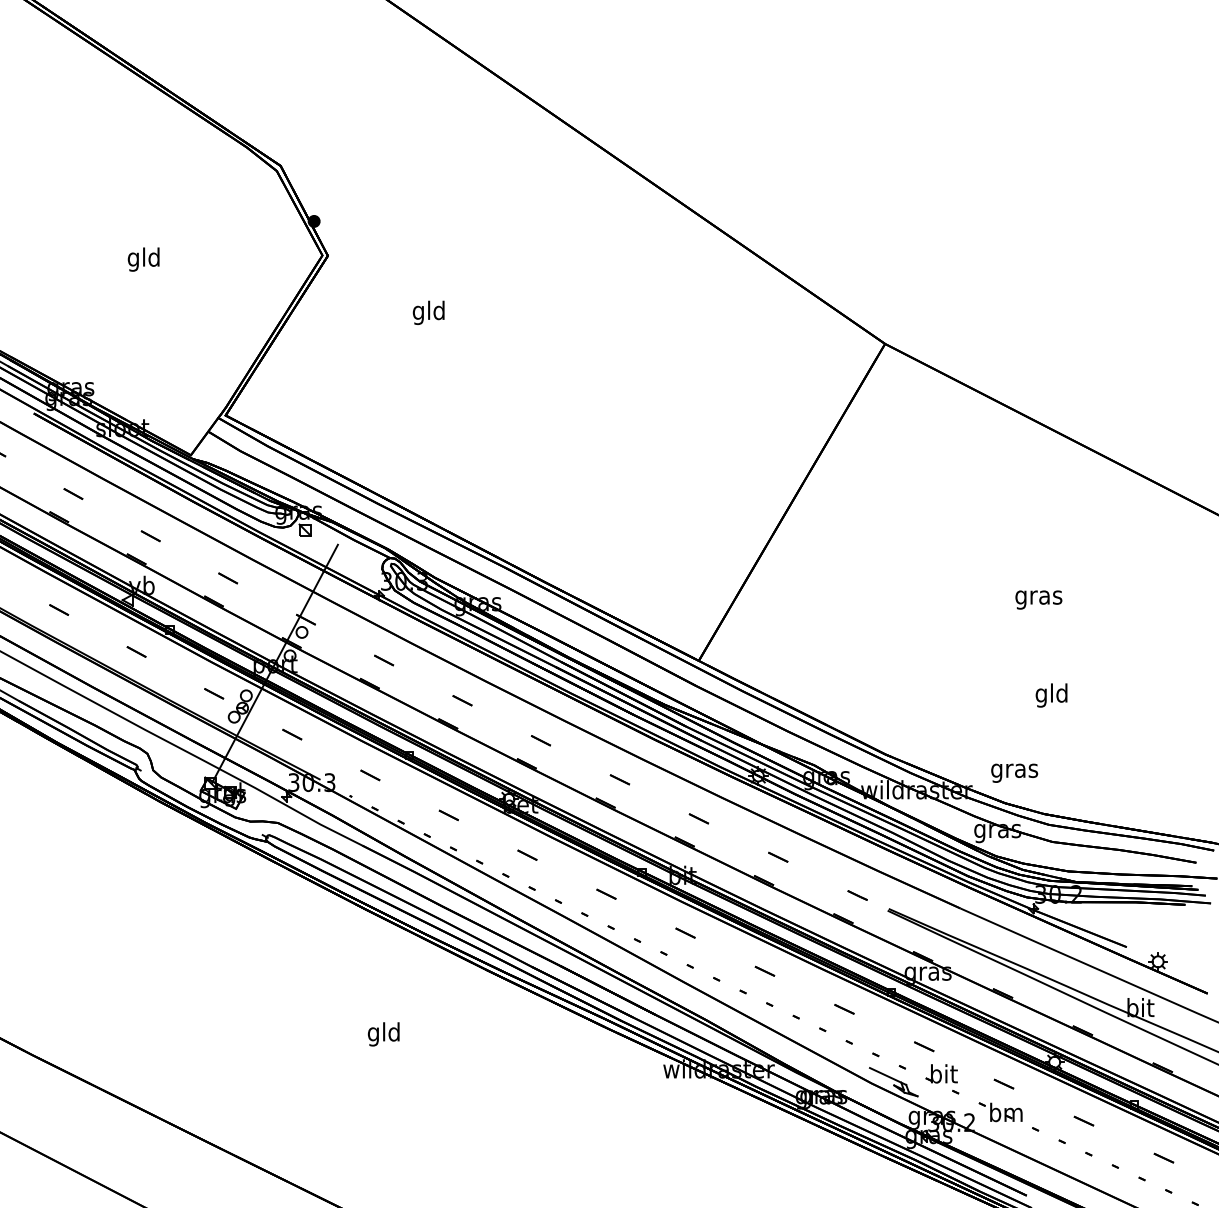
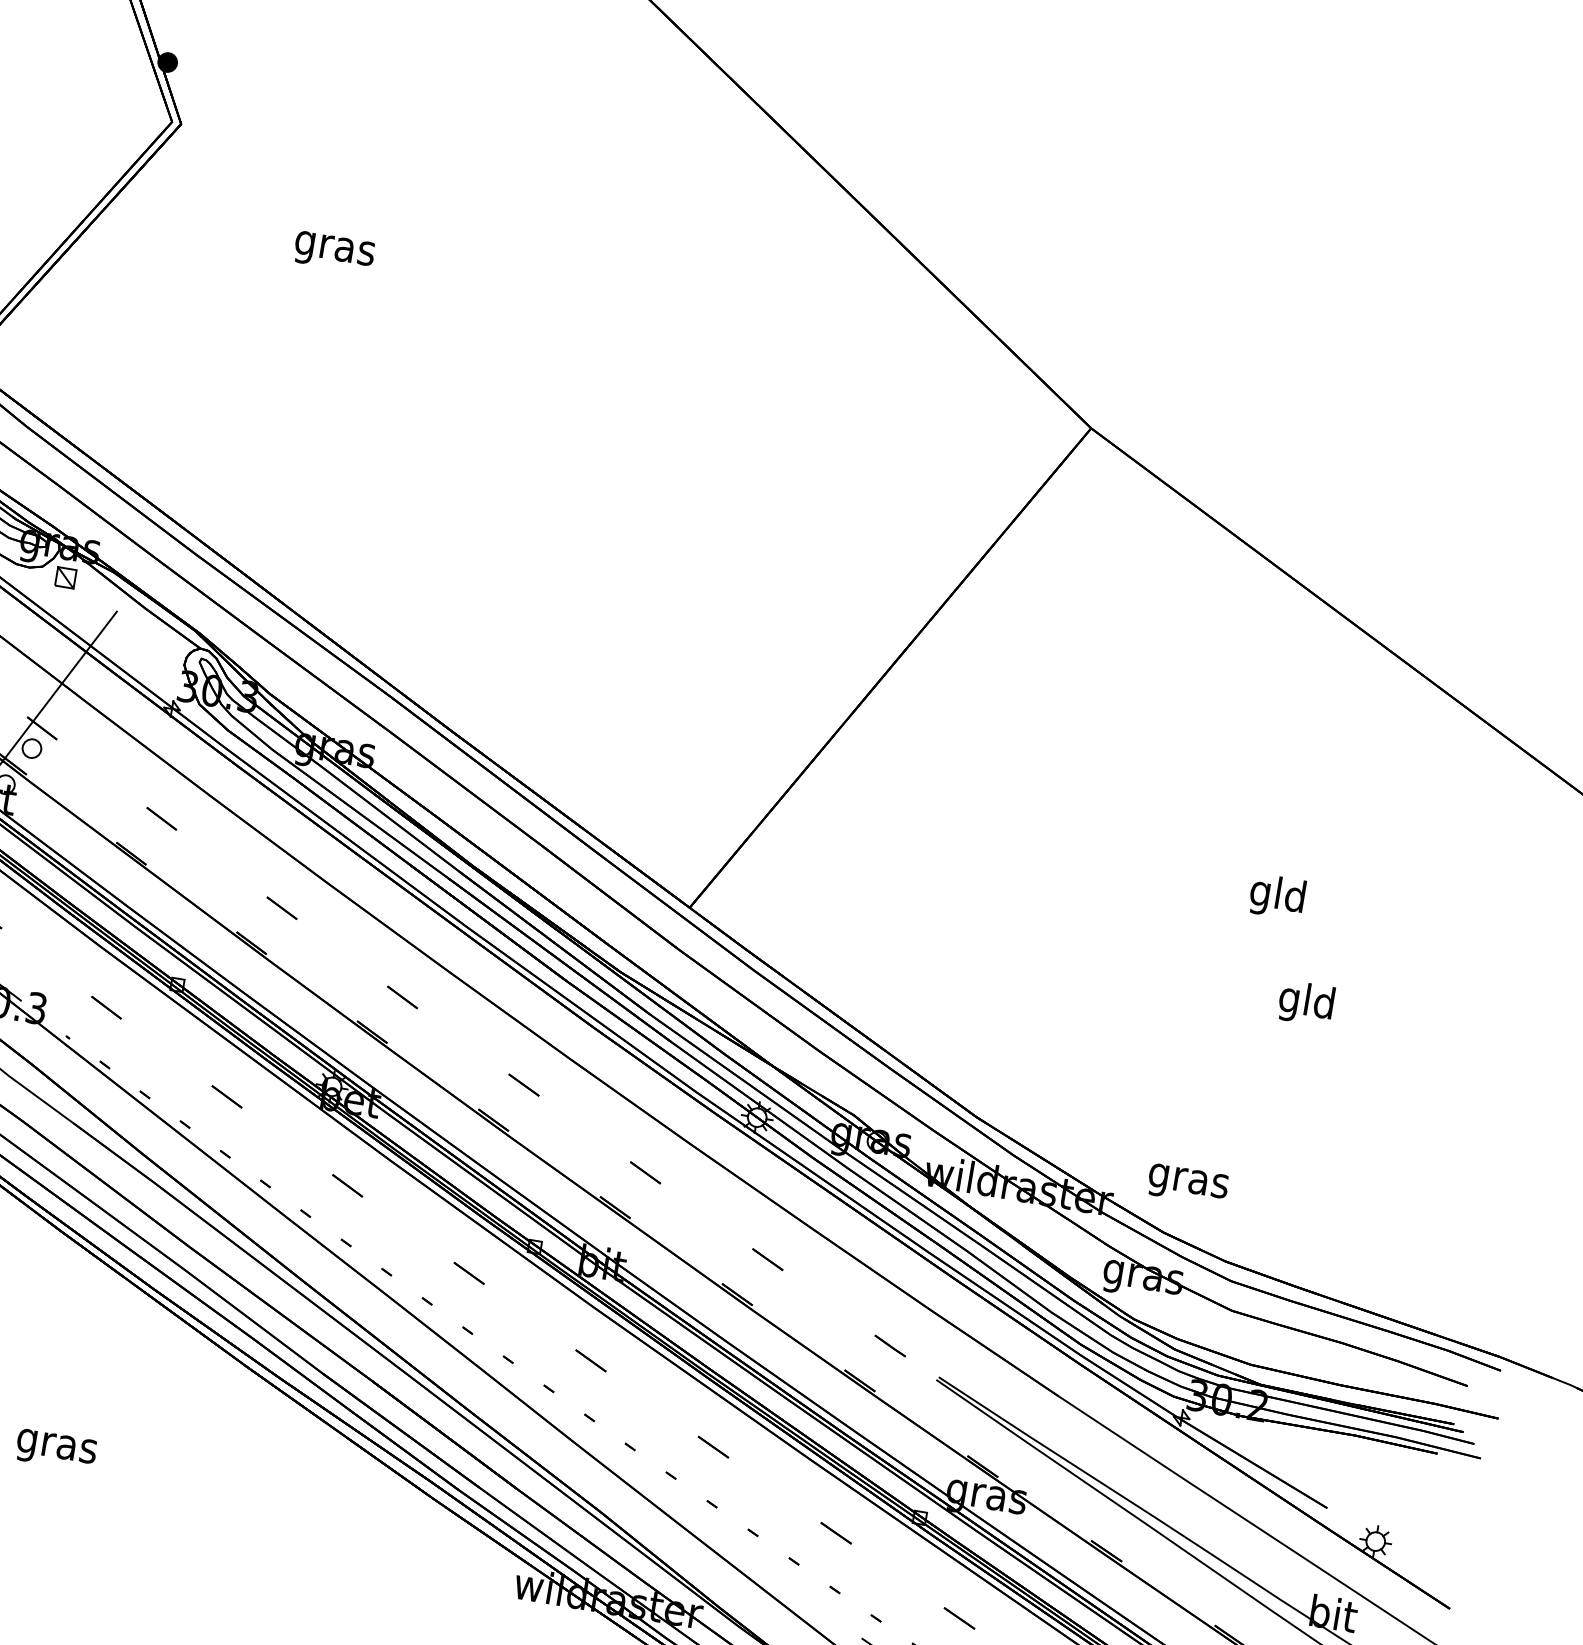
text: (428, 312) -> (333, 247), gld -> gras
text: (1038, 597) -> (1277, 896), gras -> gld
text: (1051, 695) -> (1306, 1003), moved
text: (383, 1034) -> (55, 1446), gld -> gras

